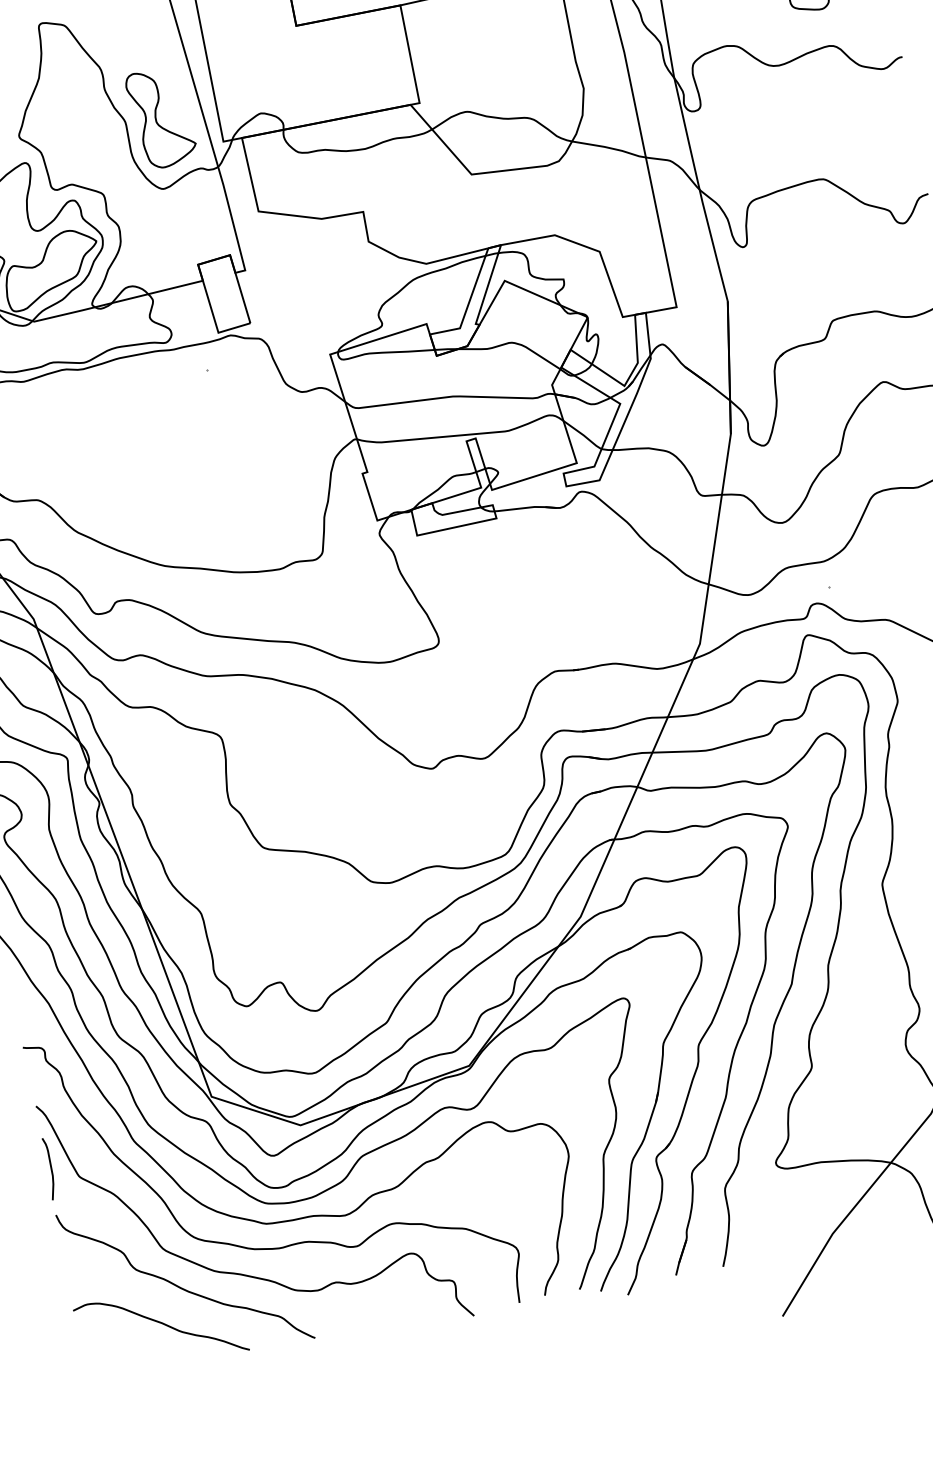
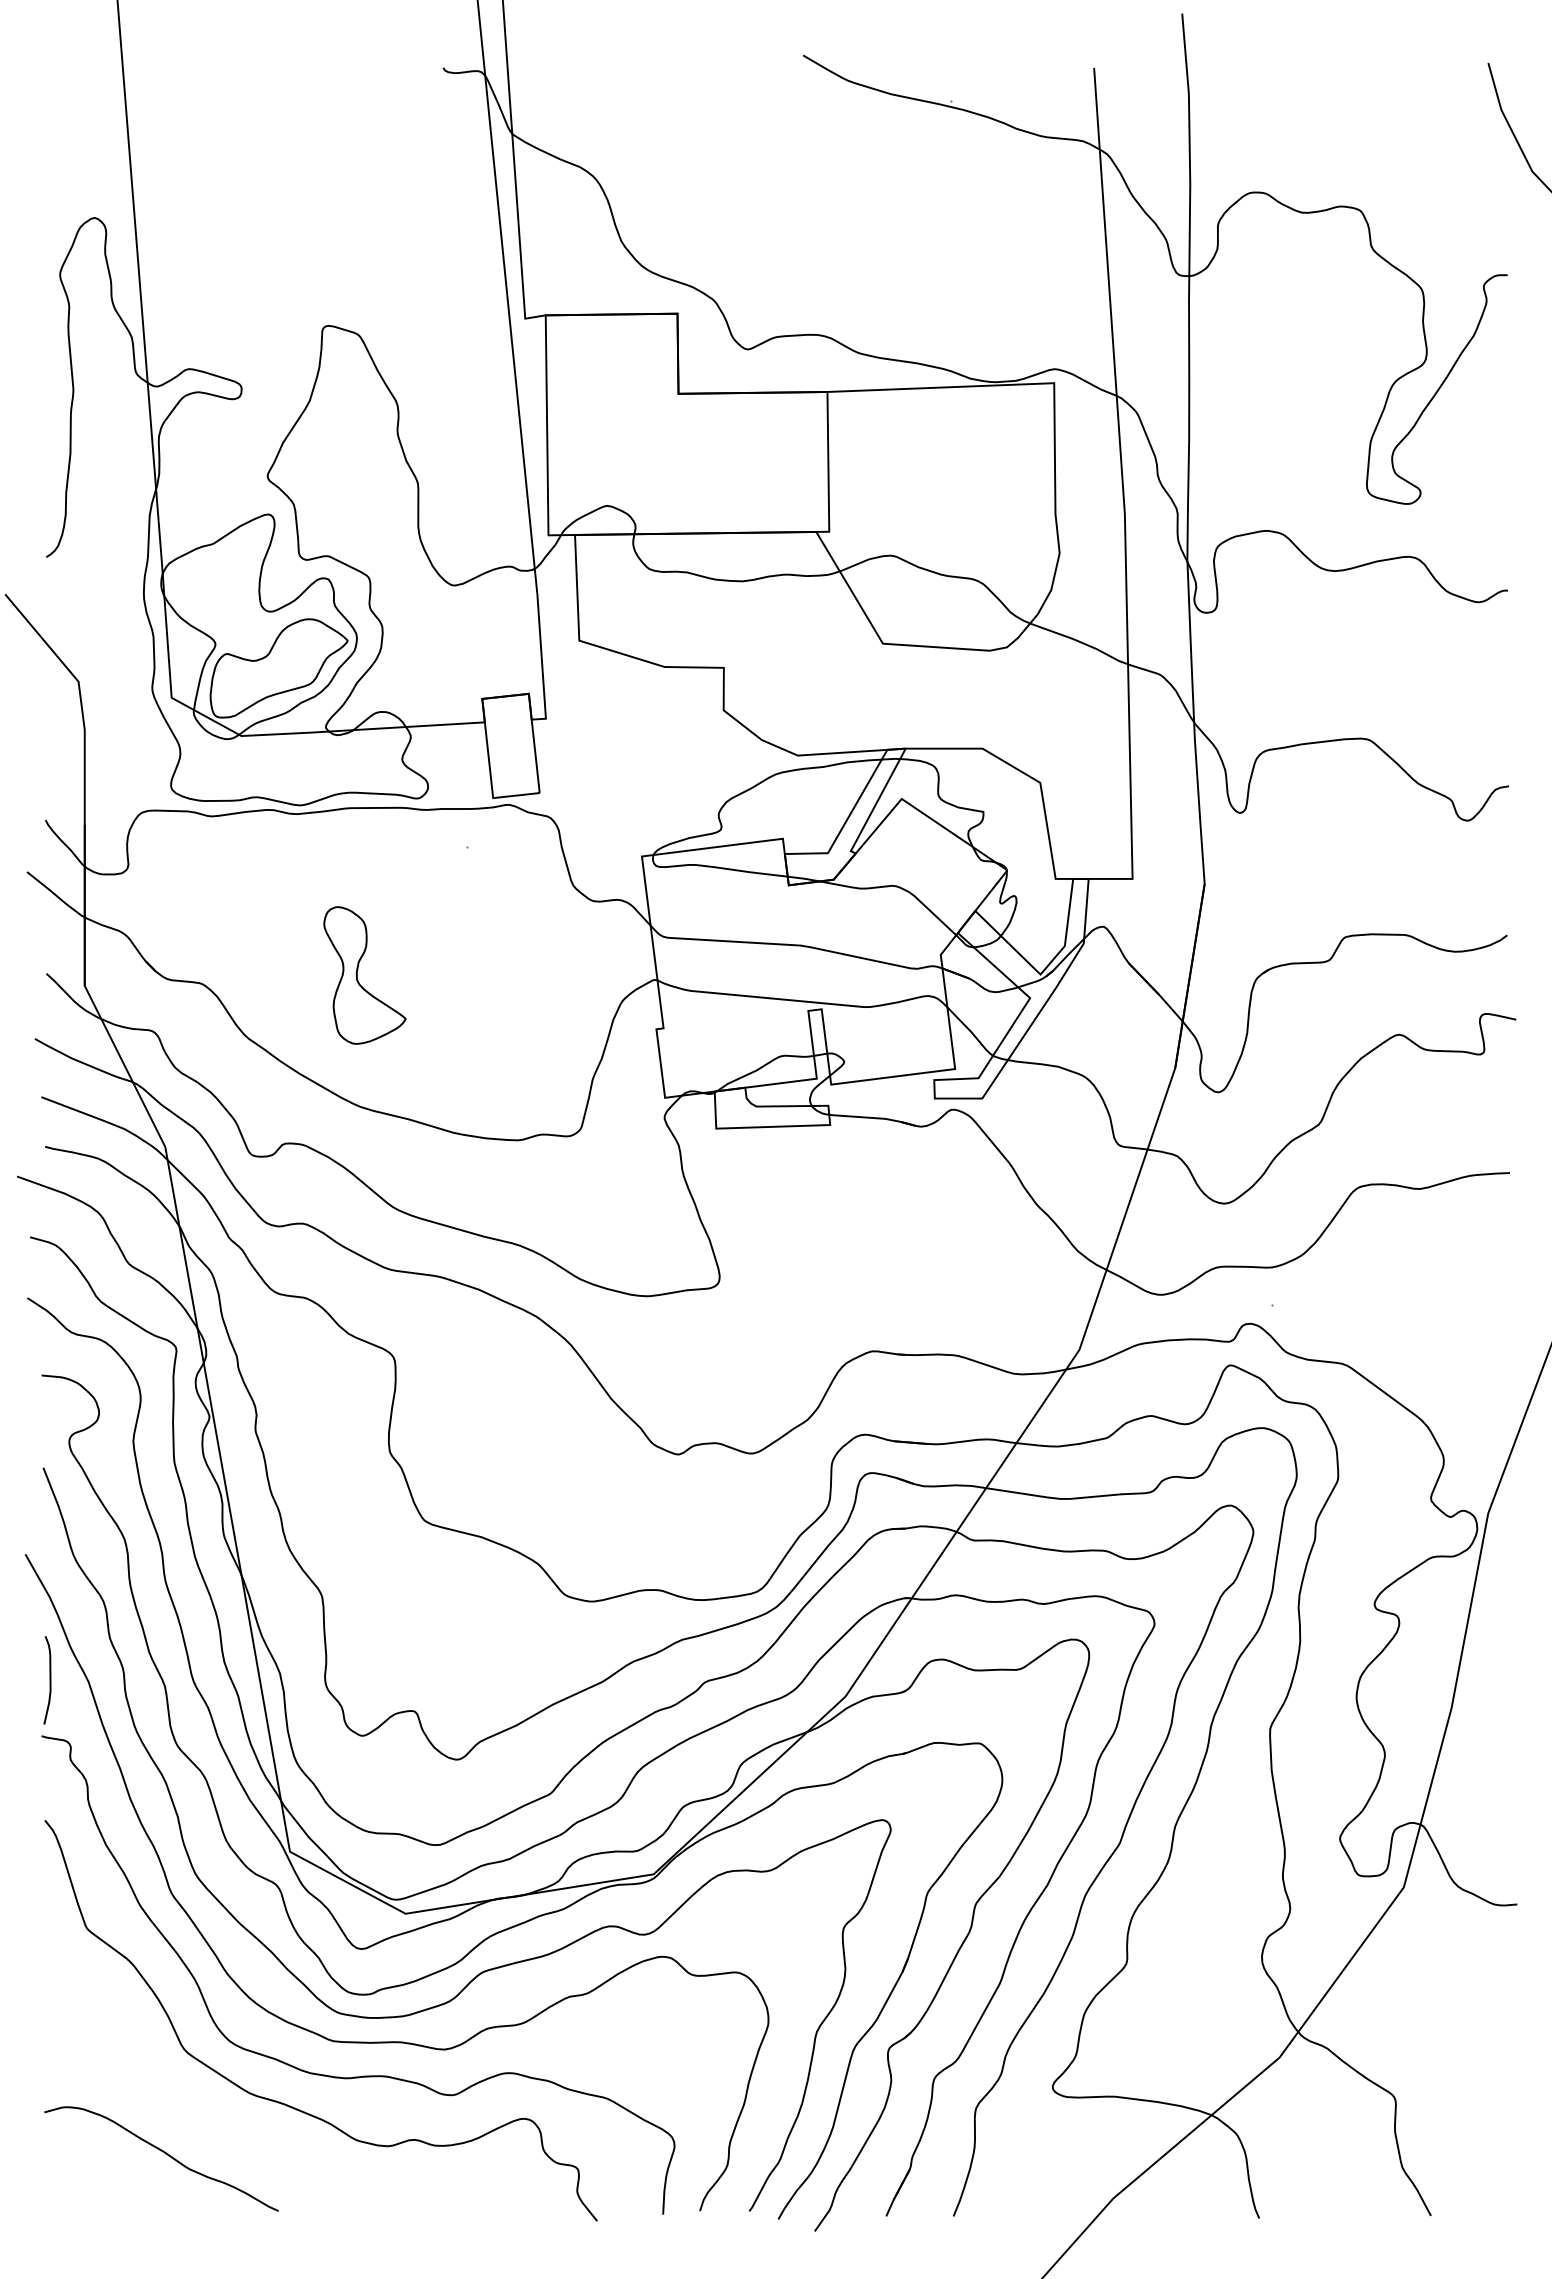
part: (156, 119) -> (357, 975), moved
curve: (50, 1168) -> (49, 1680), moved
curve: (179, 1286) -> (197, 2105), removed

